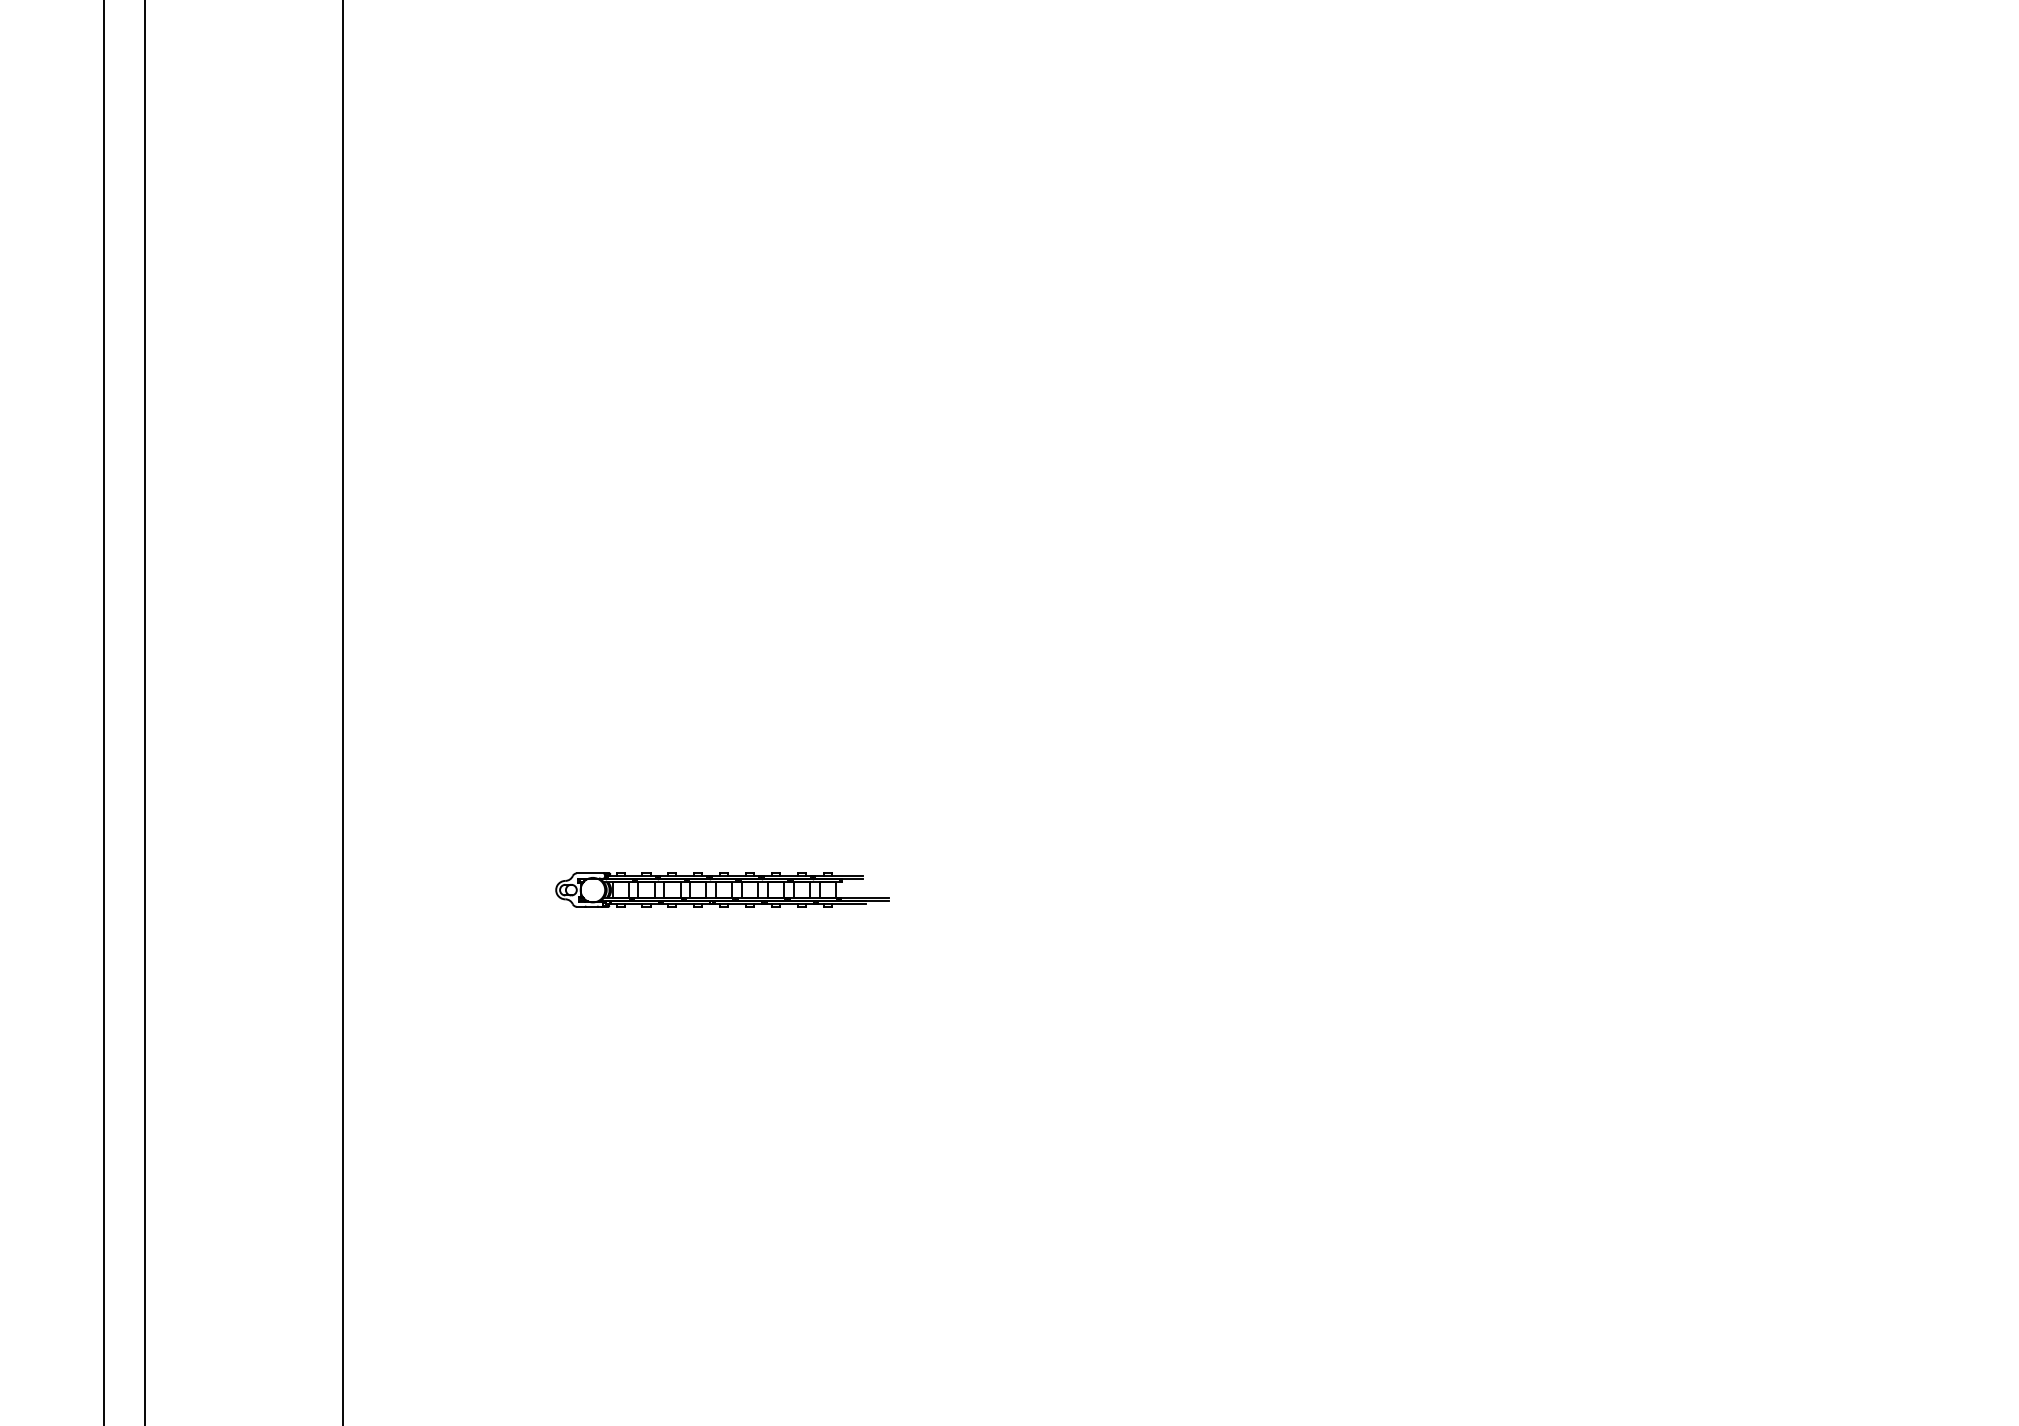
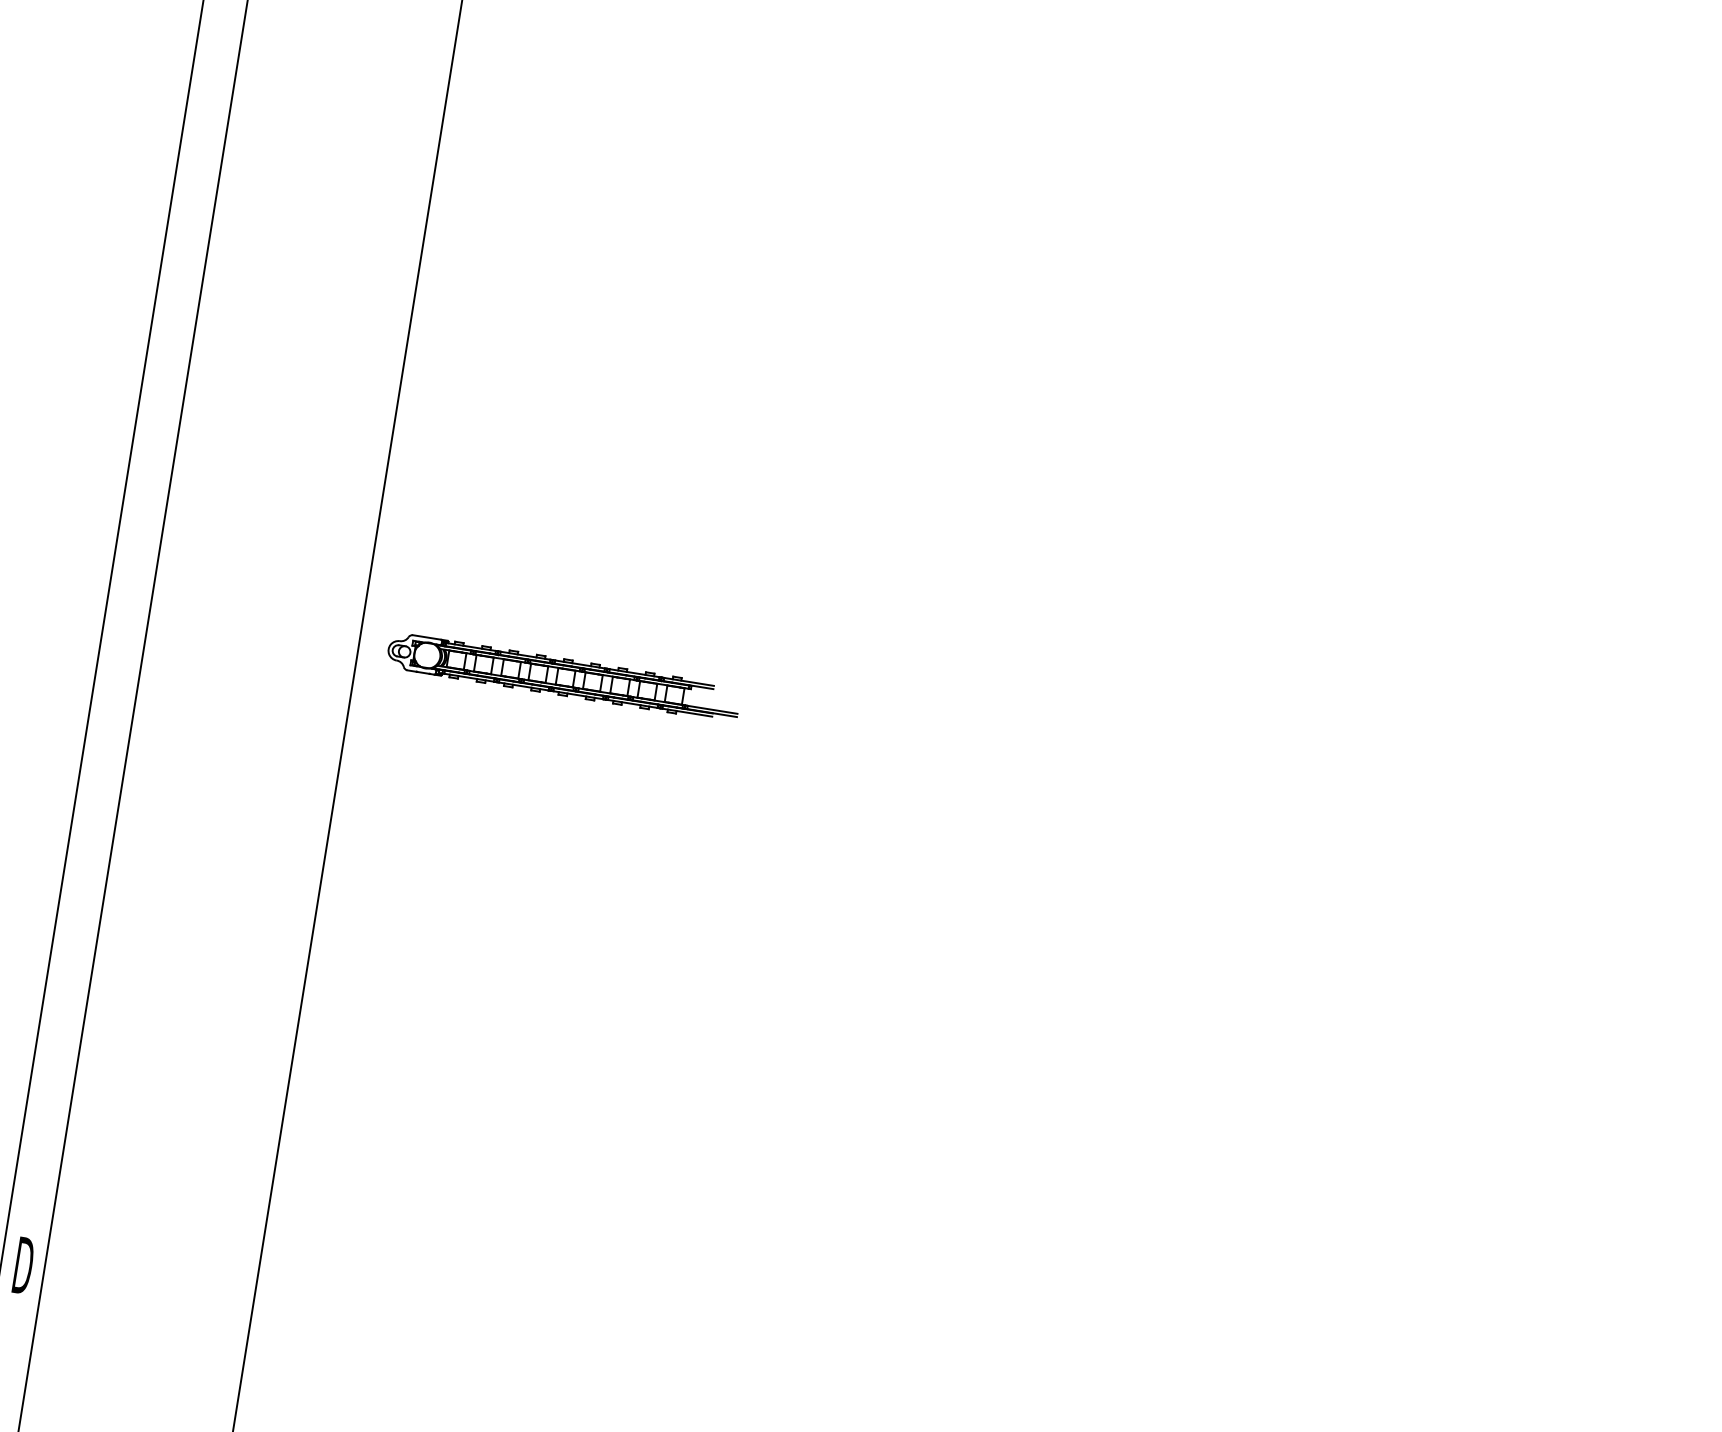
part: (722, 889) -> (563, 676), moved

